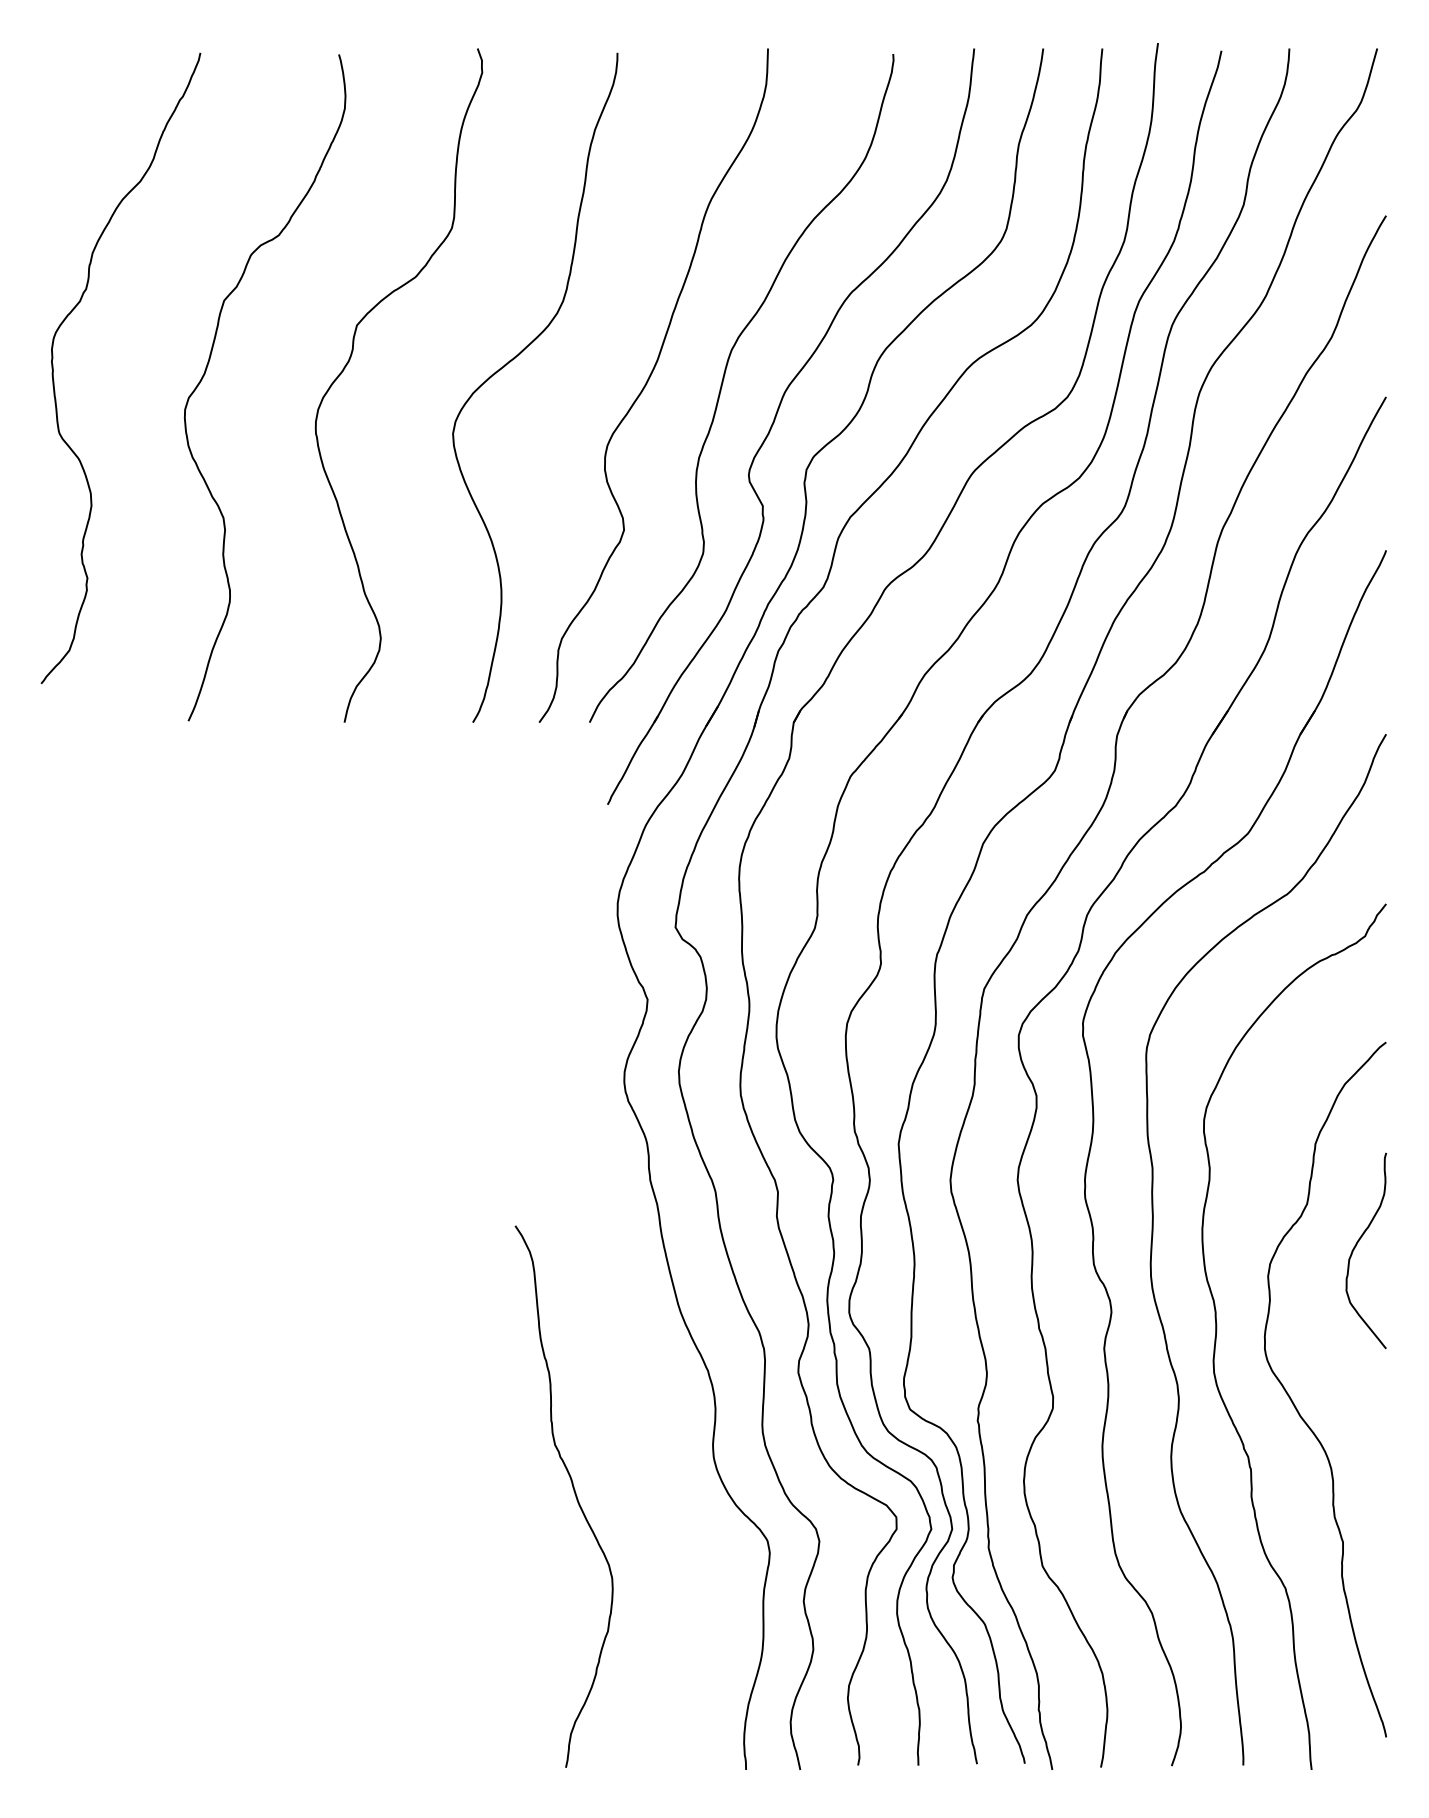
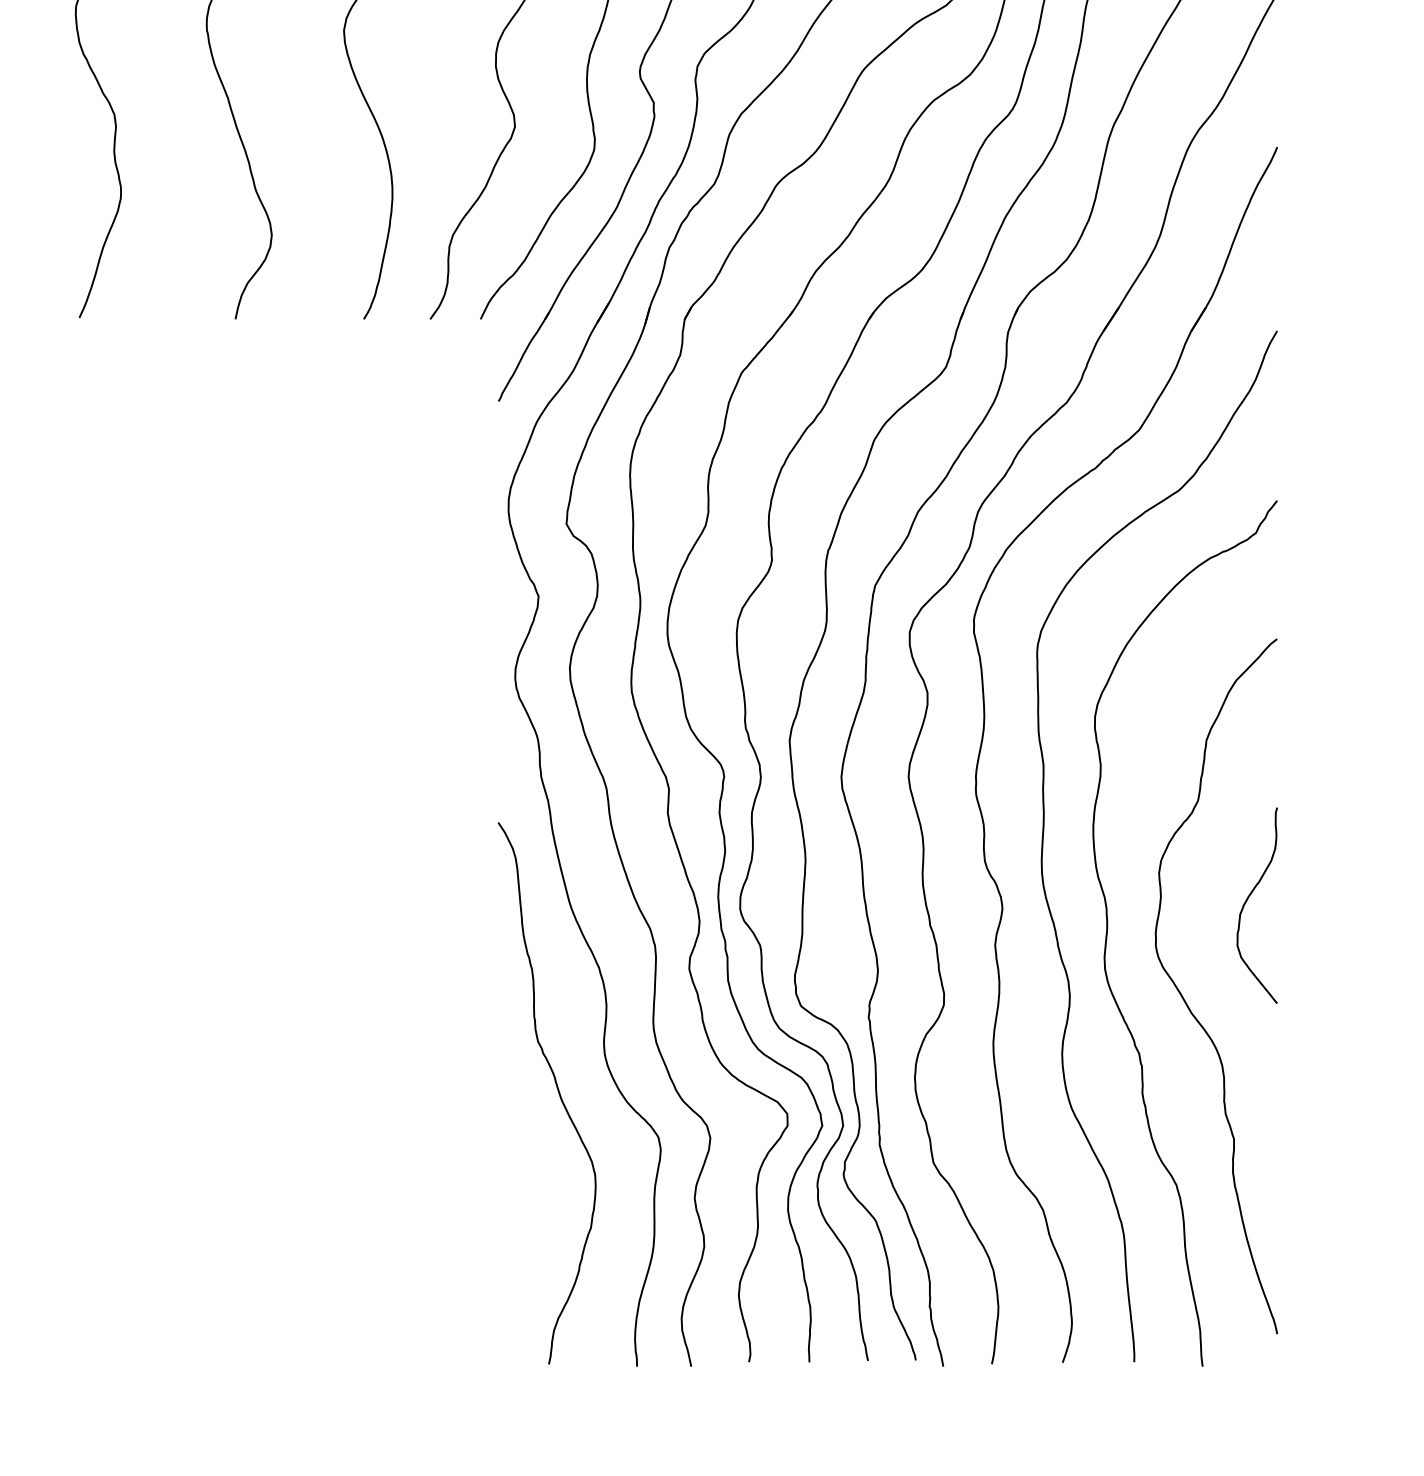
curve: (1356, 1246) -> (1247, 901), moved
curve: (573, 1491) -> (556, 1088), moved

